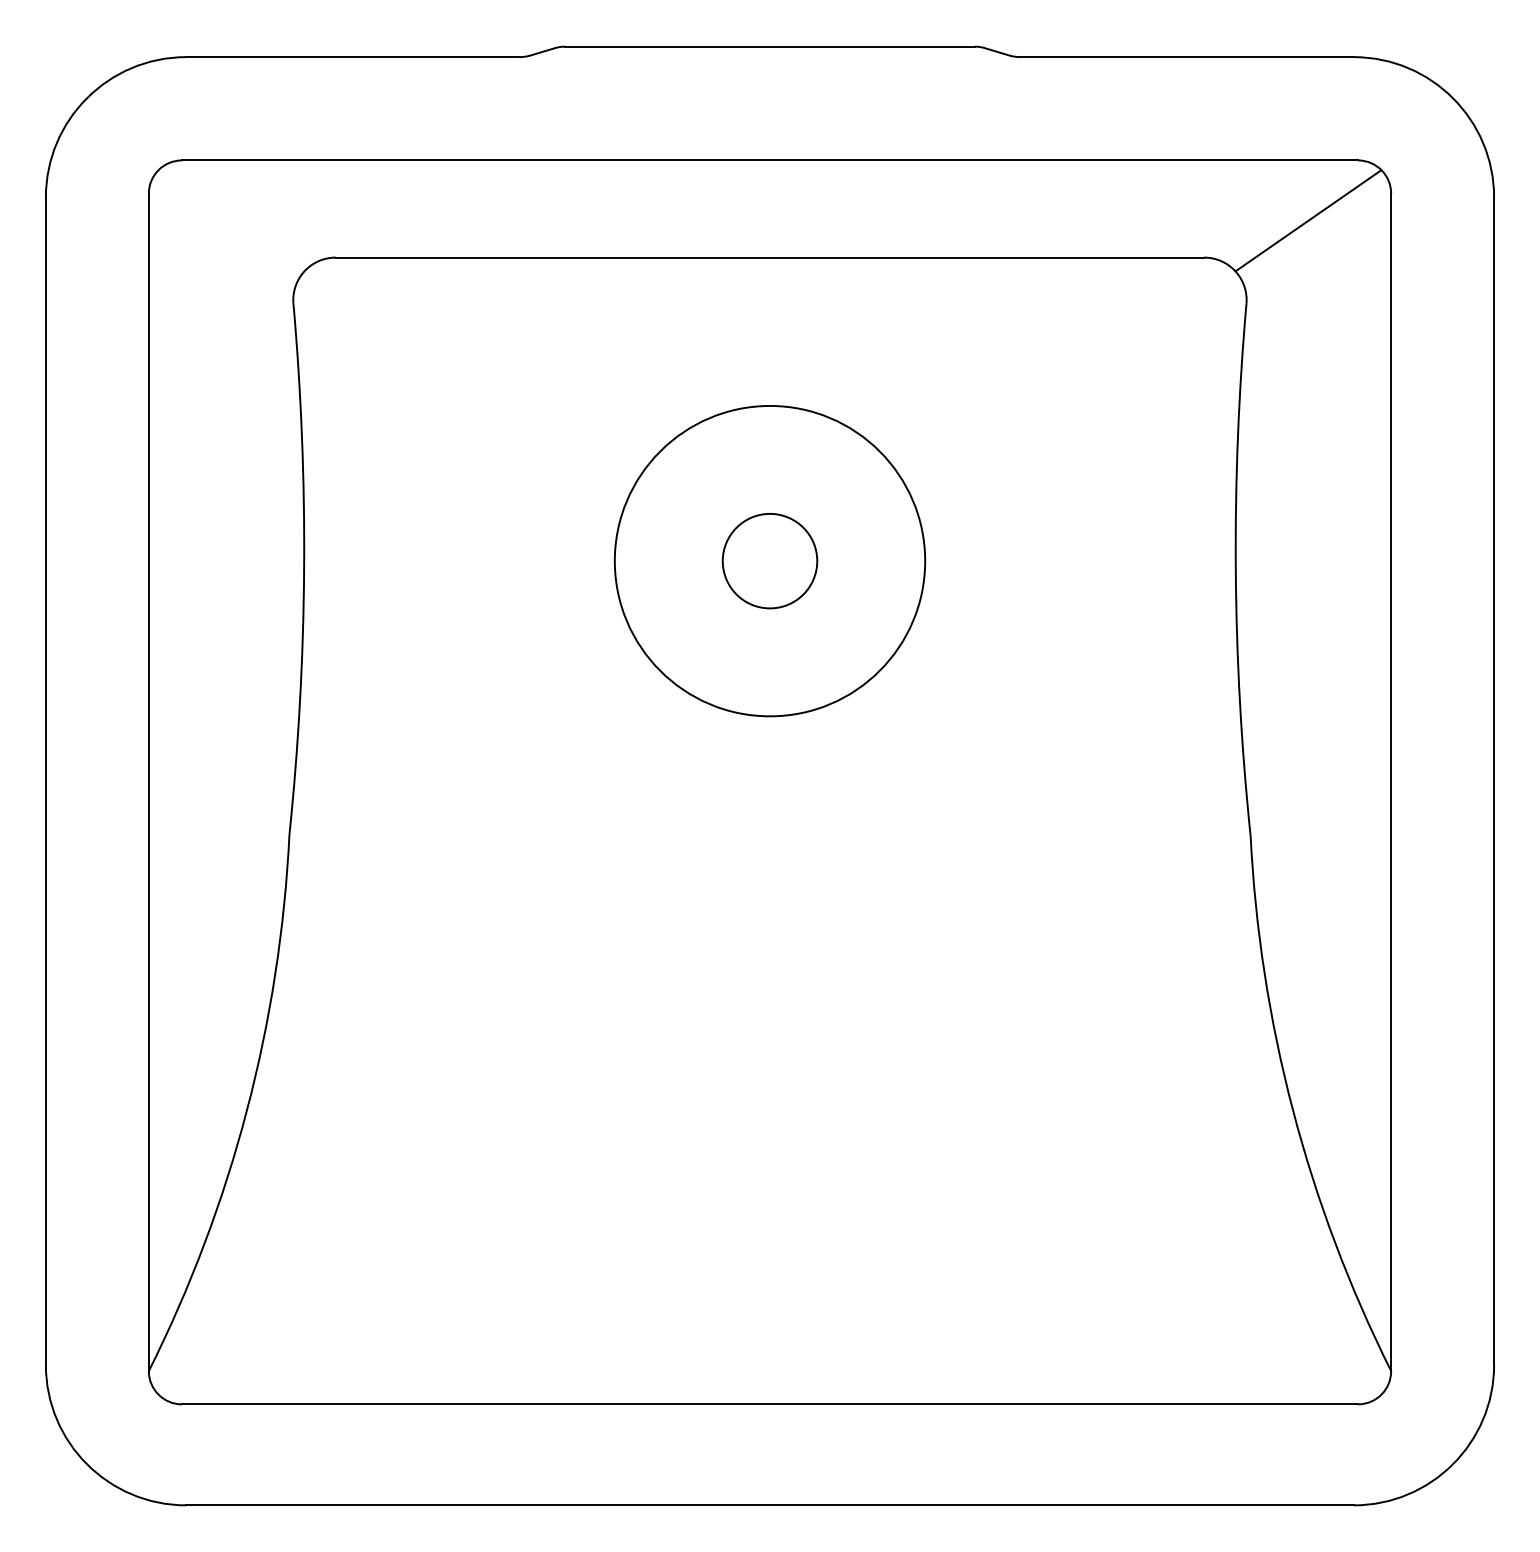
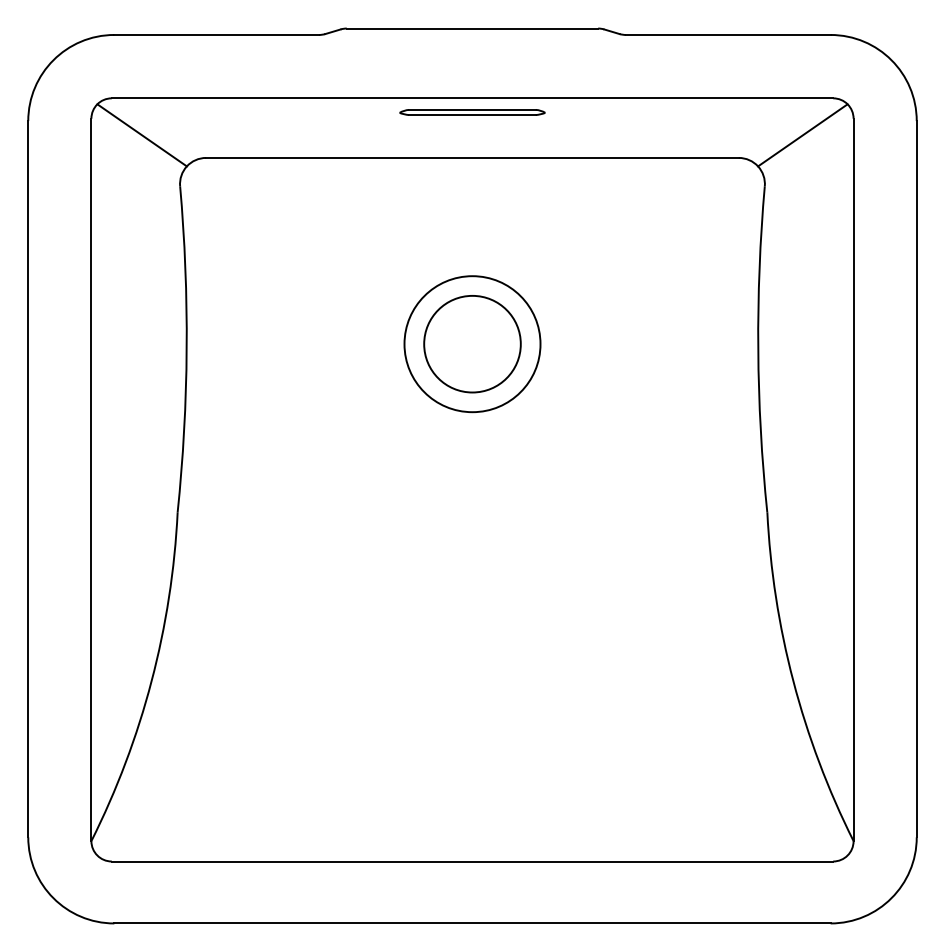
part: (770, 183) -> (472, 112), added
line: (230, 220) -> (141, 135), added
circle: (770, 560) -> (472, 343), size x1.67
circle: (770, 561) -> (472, 344), size x0.71

